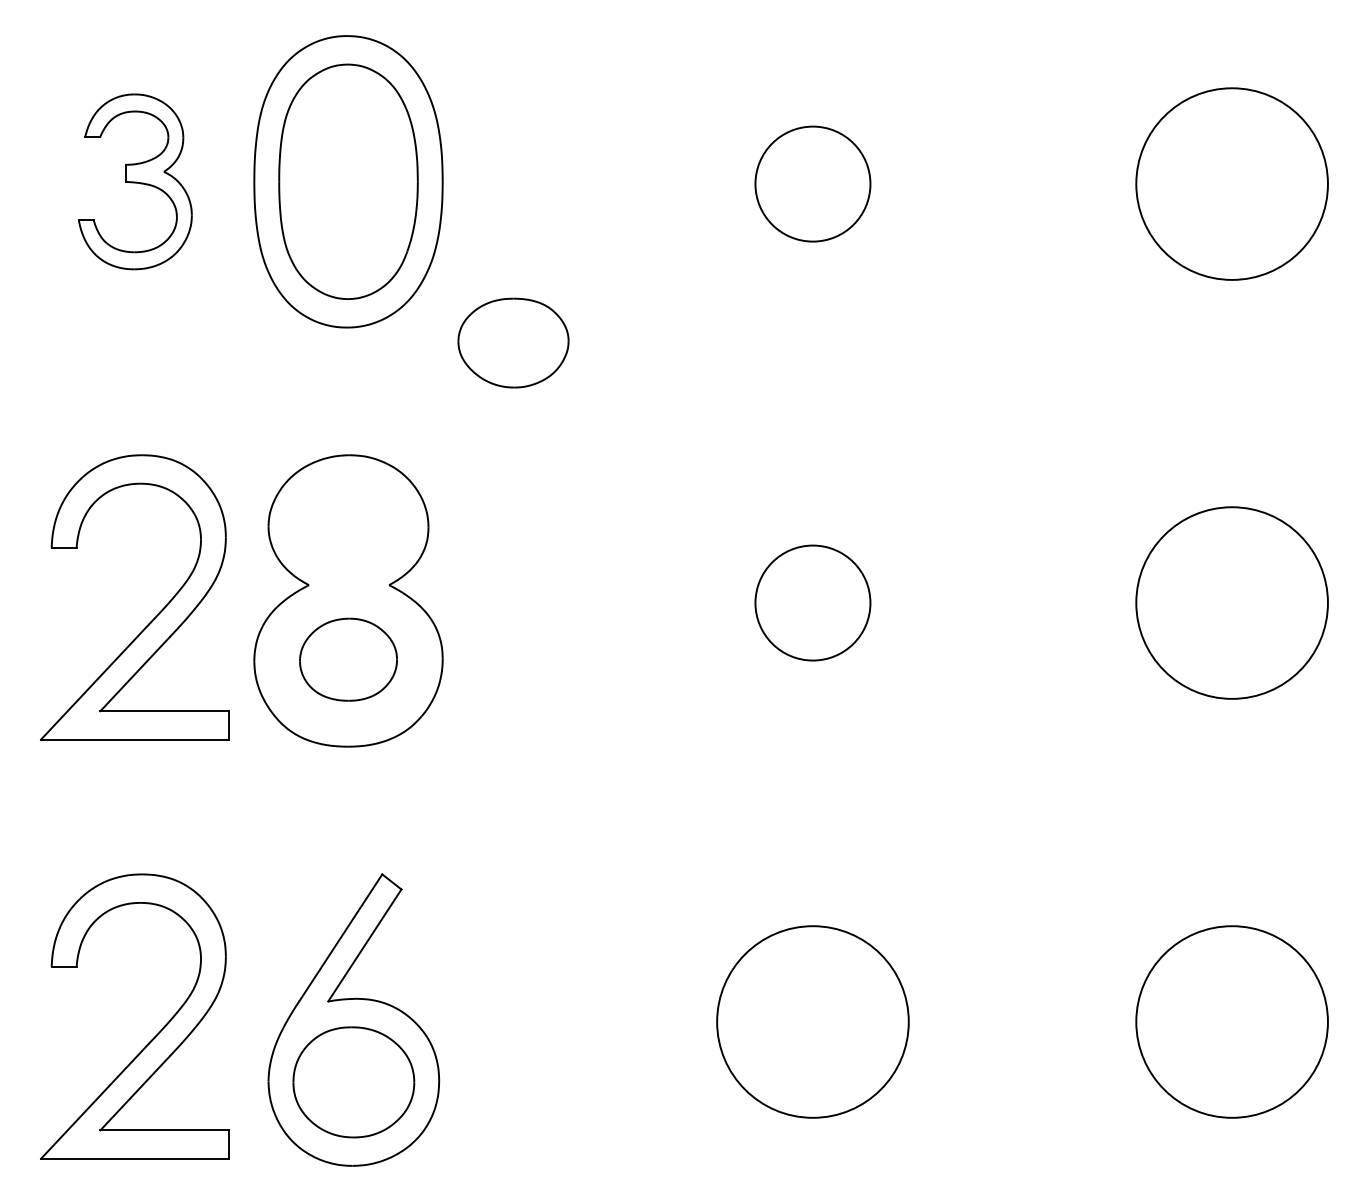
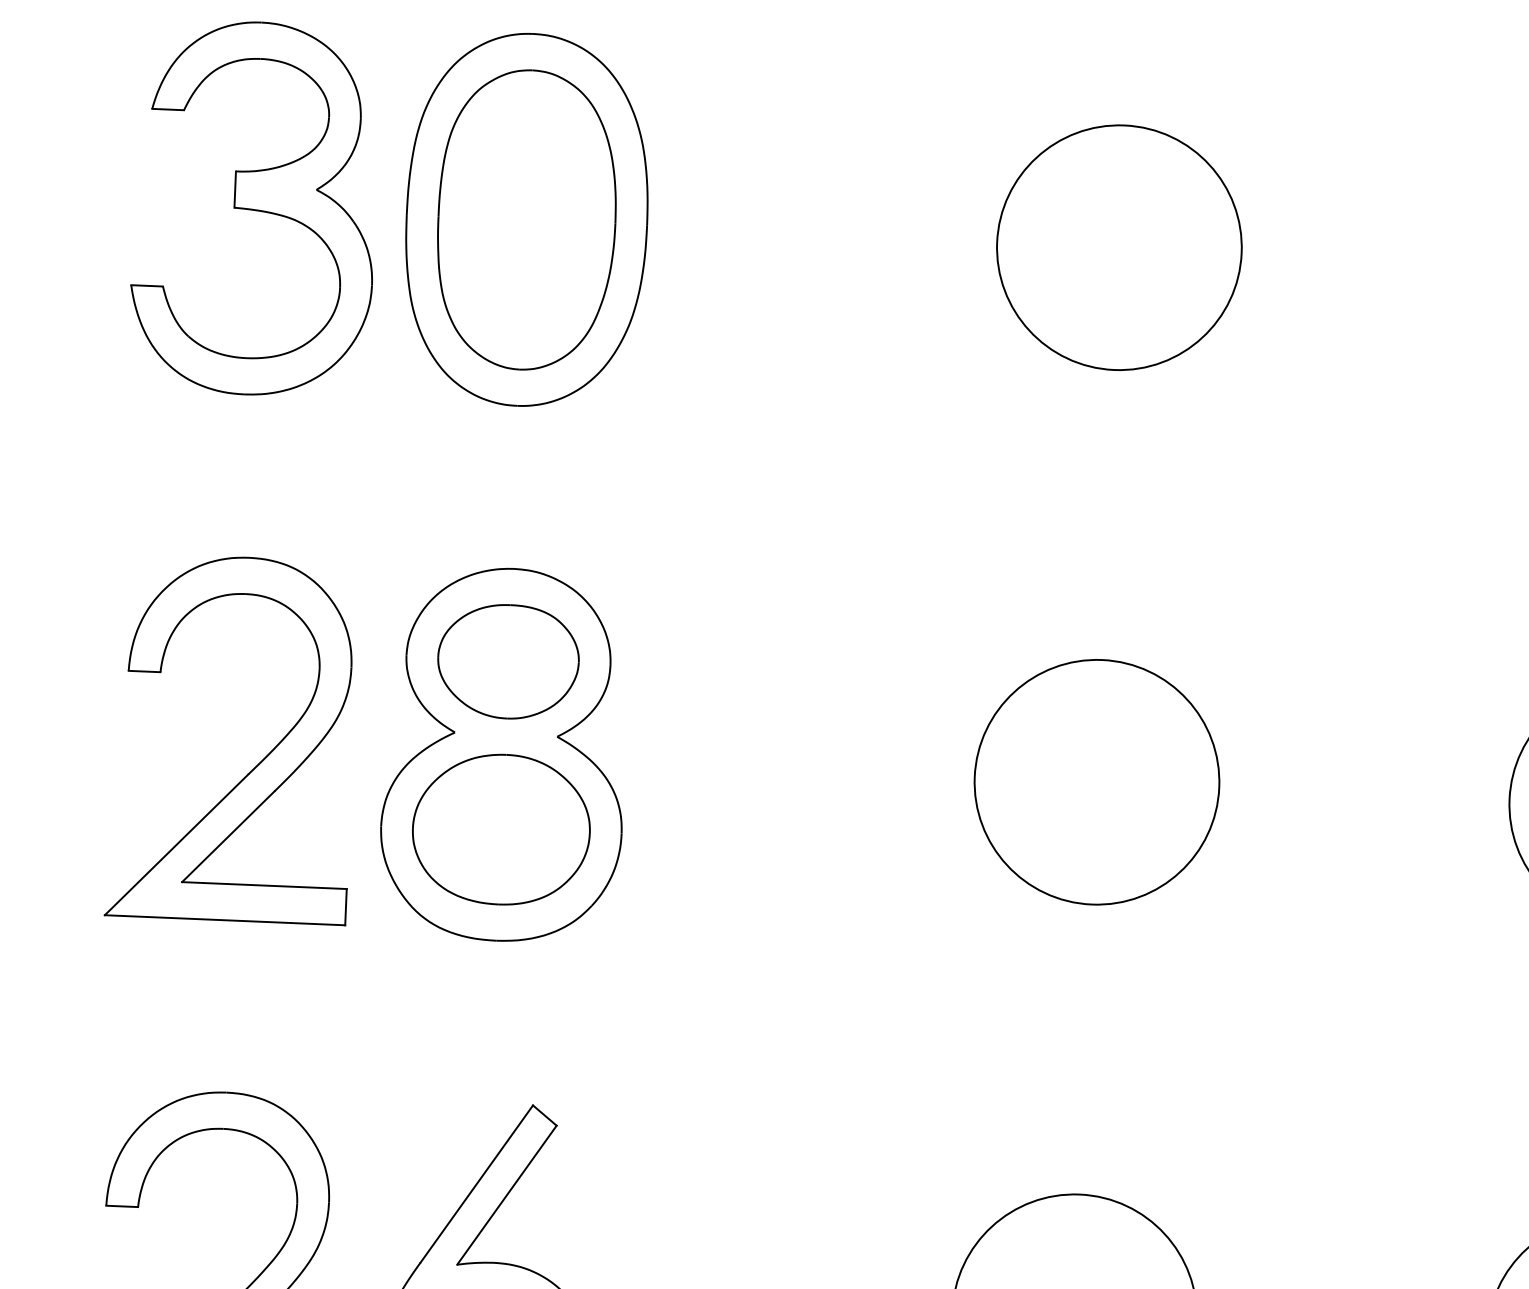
part: (135, 181) -> (255, 208), size x1.67
circle: (812, 183) -> (1118, 246), size x1.67
part: (513, 342) -> (508, 661), moved
circle: (812, 602) -> (1096, 781), size x1.67
part: (348, 659) -> (501, 829), size x1.43

